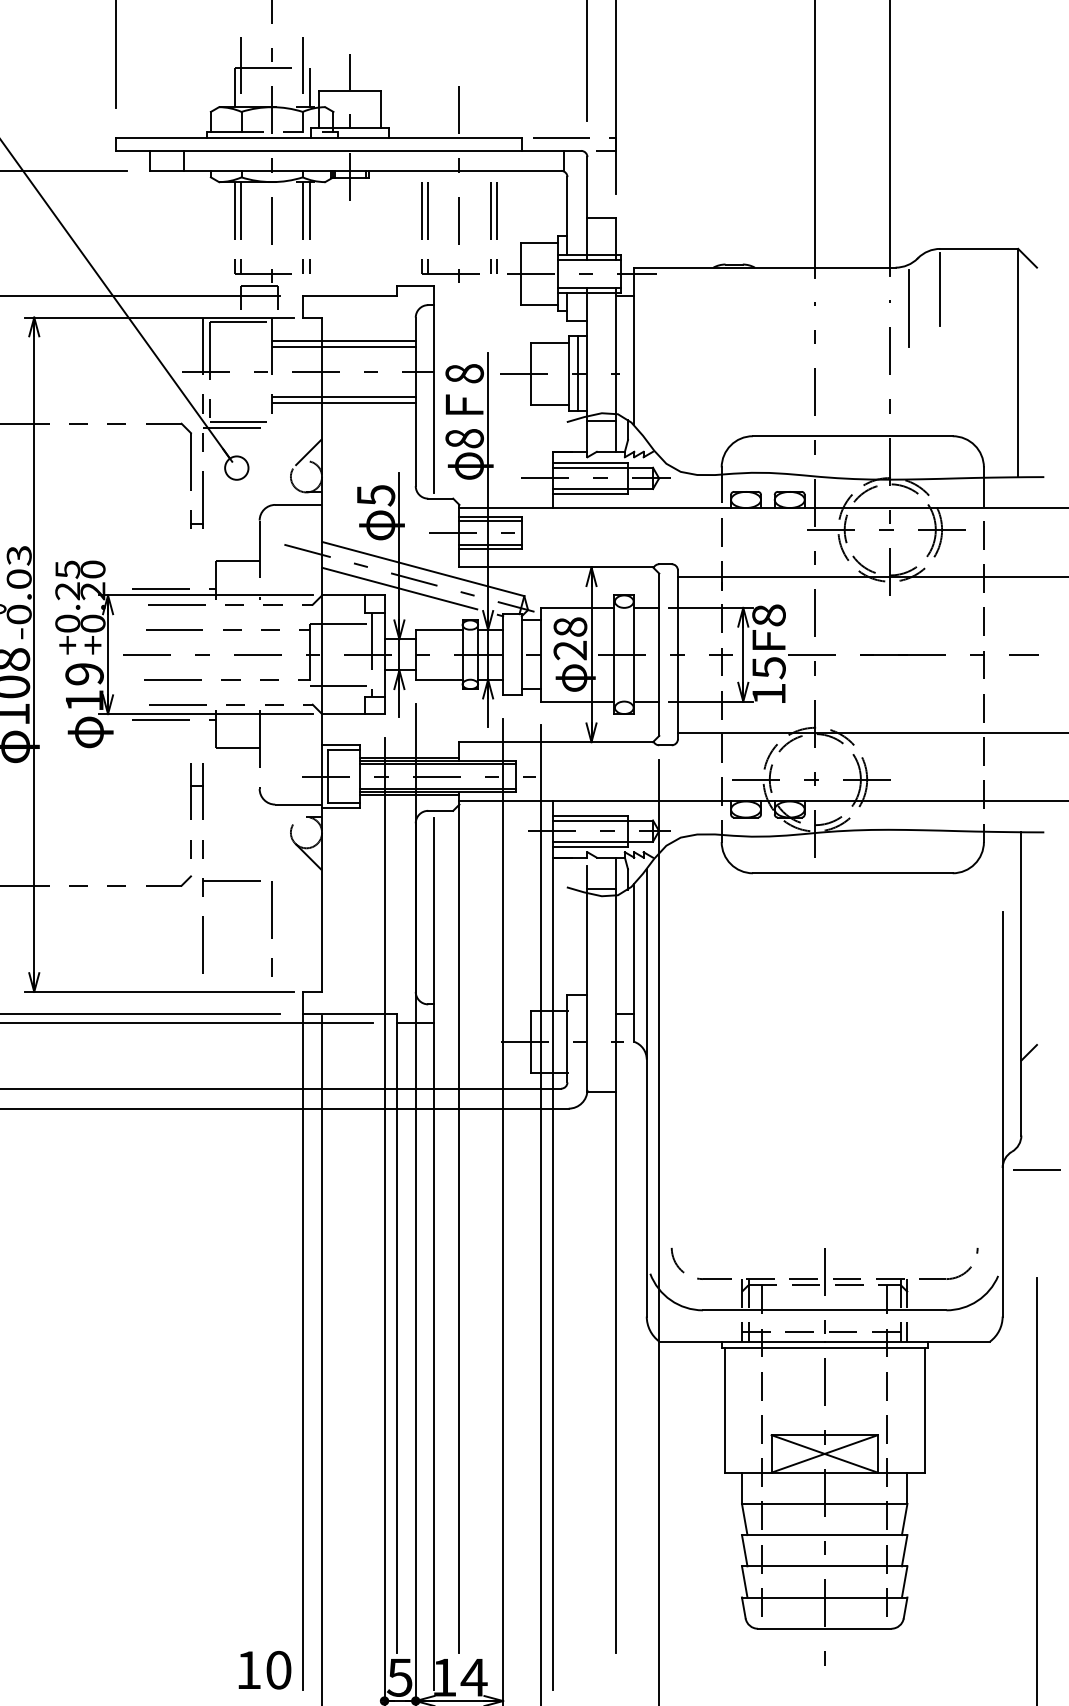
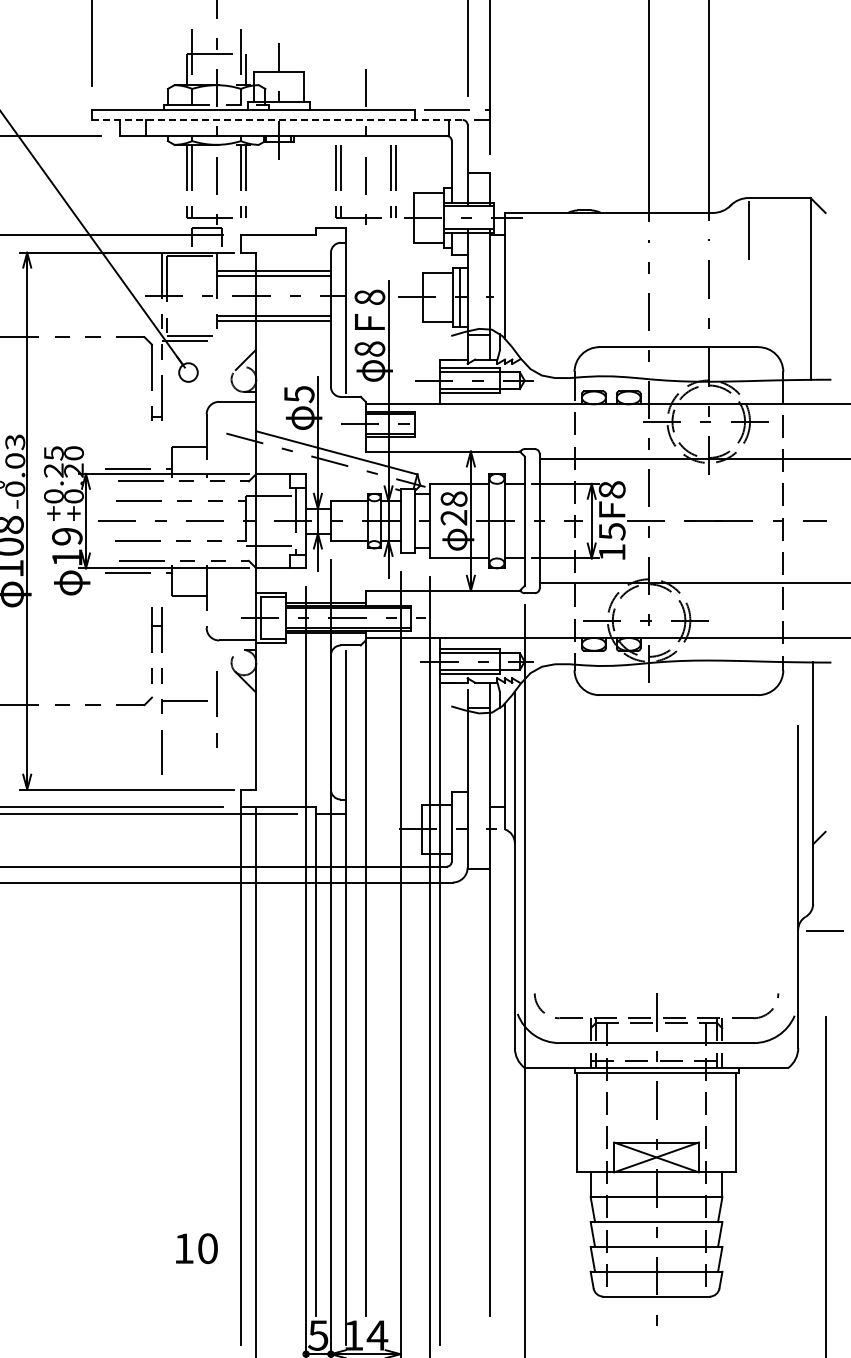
line: (349, 151) -> (278, 120), solid -> dashed
line: (908, 308) -> (723, 245), removed
line: (398, 588) -> (317, 468), removed
line: (271, 928) -> (216, 709), moved
text: (264, 1670) -> (196, 1248), moved

